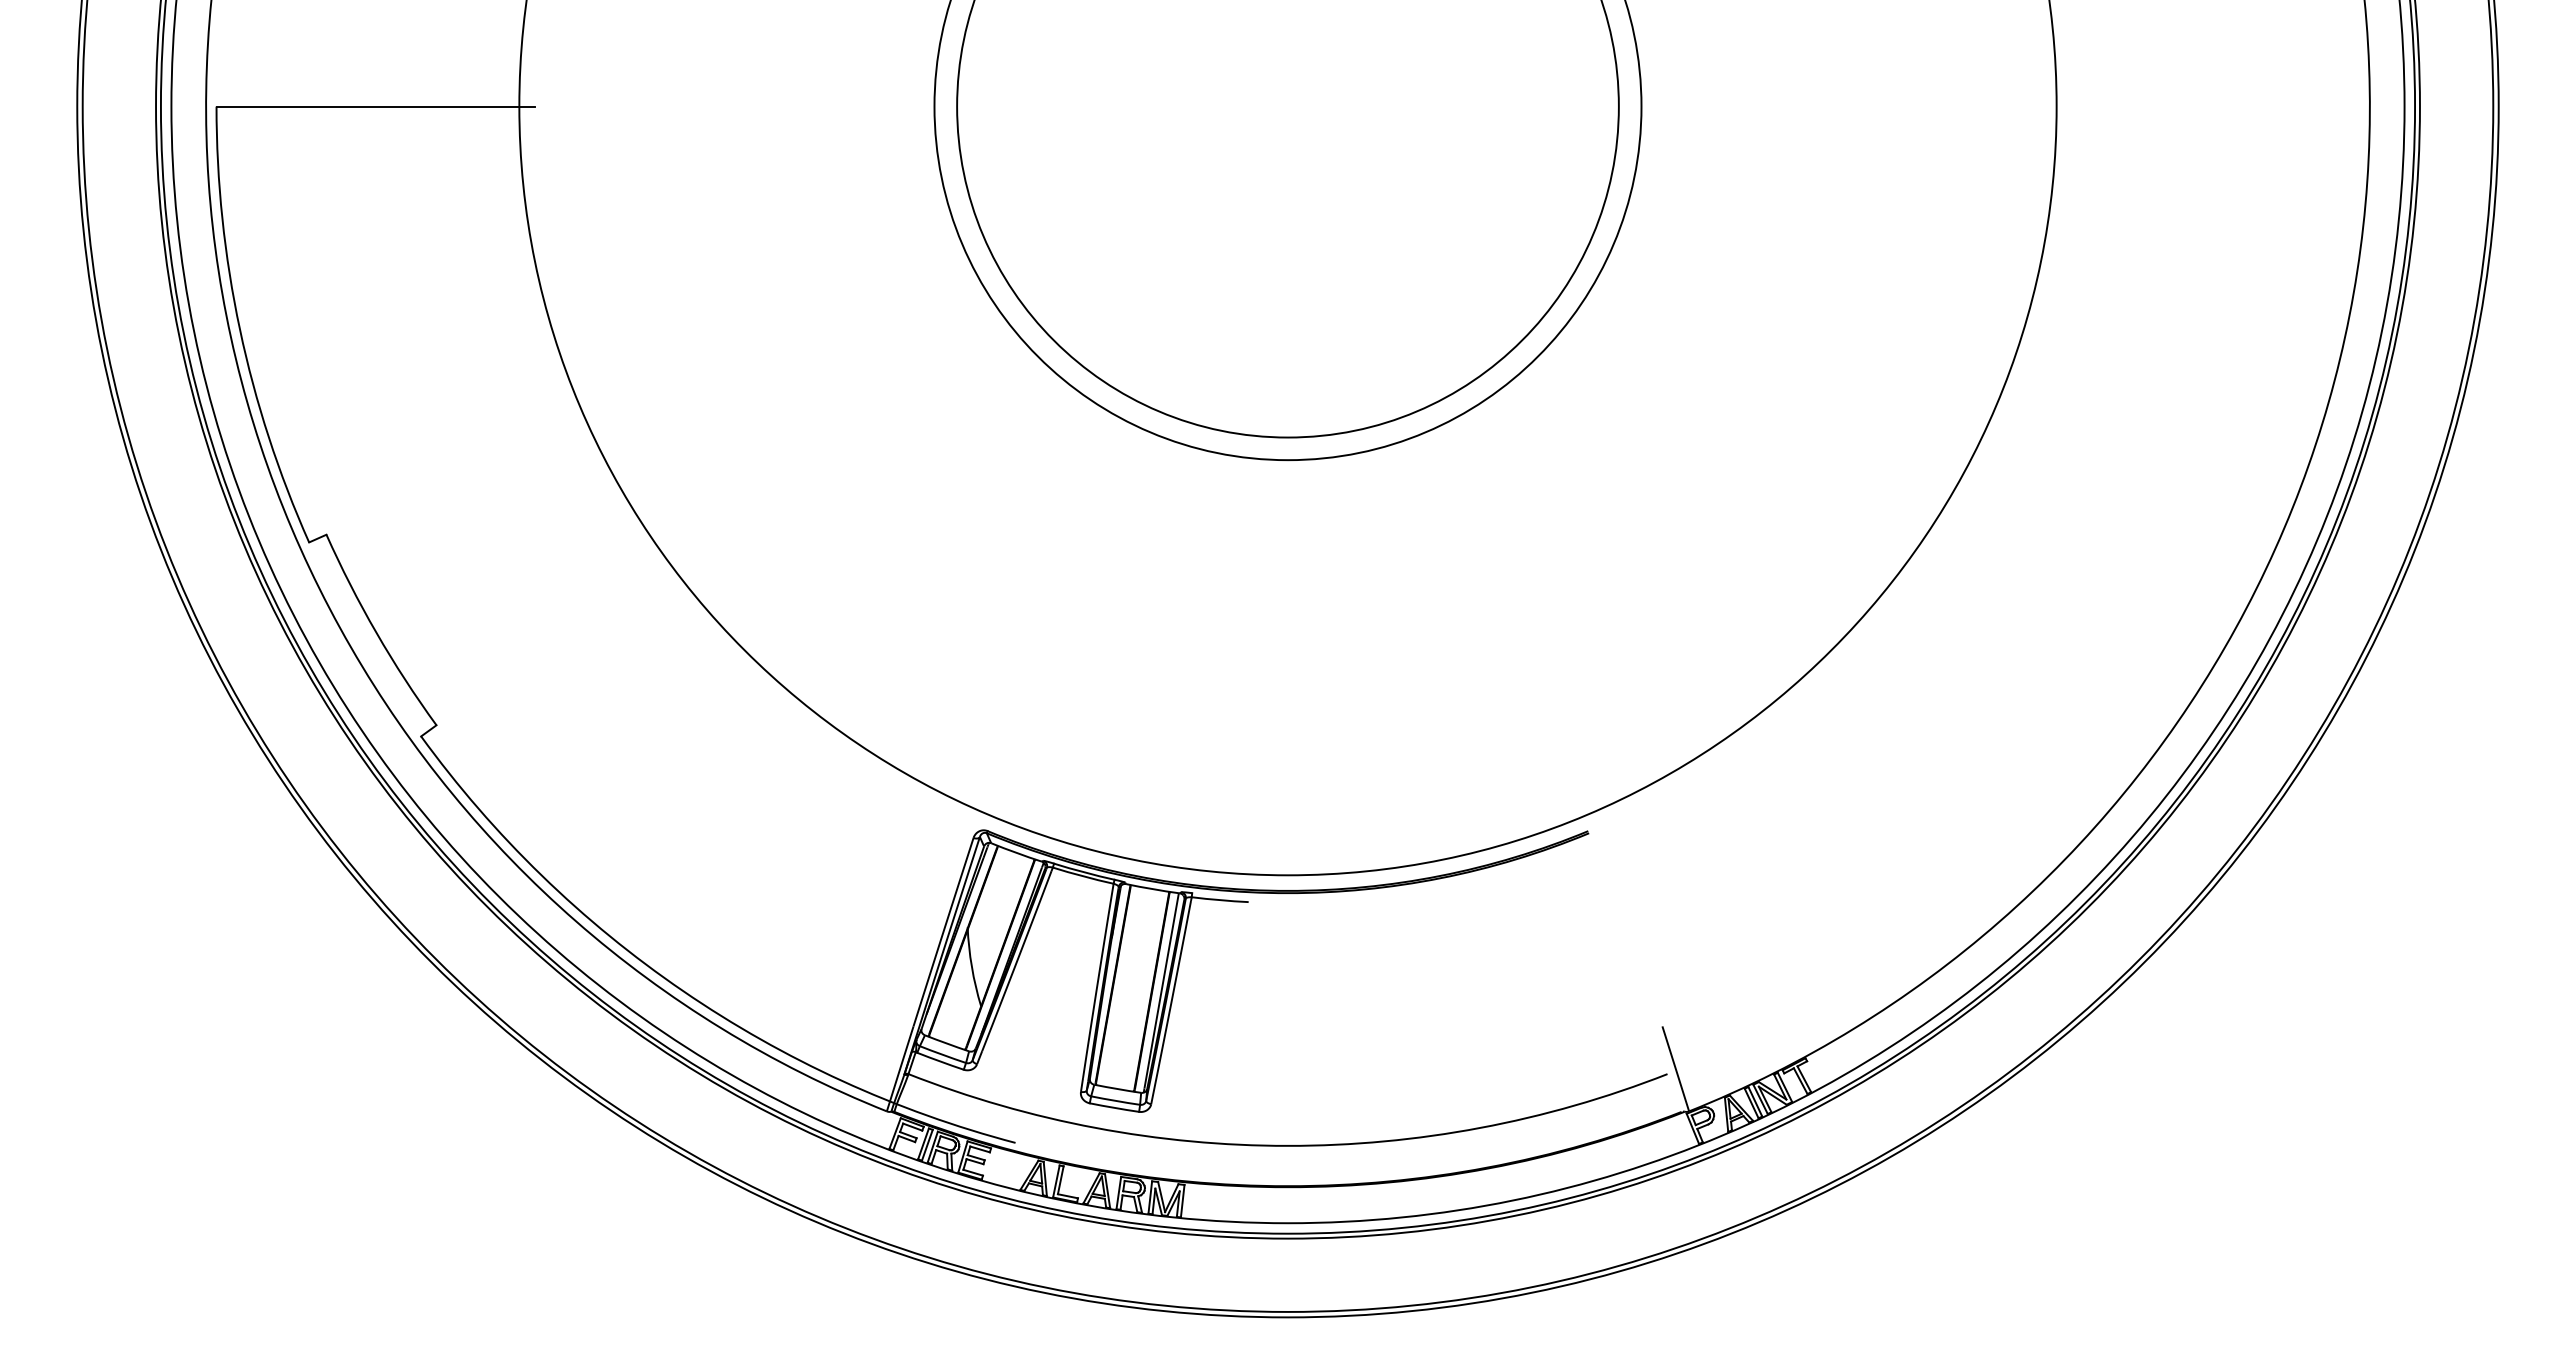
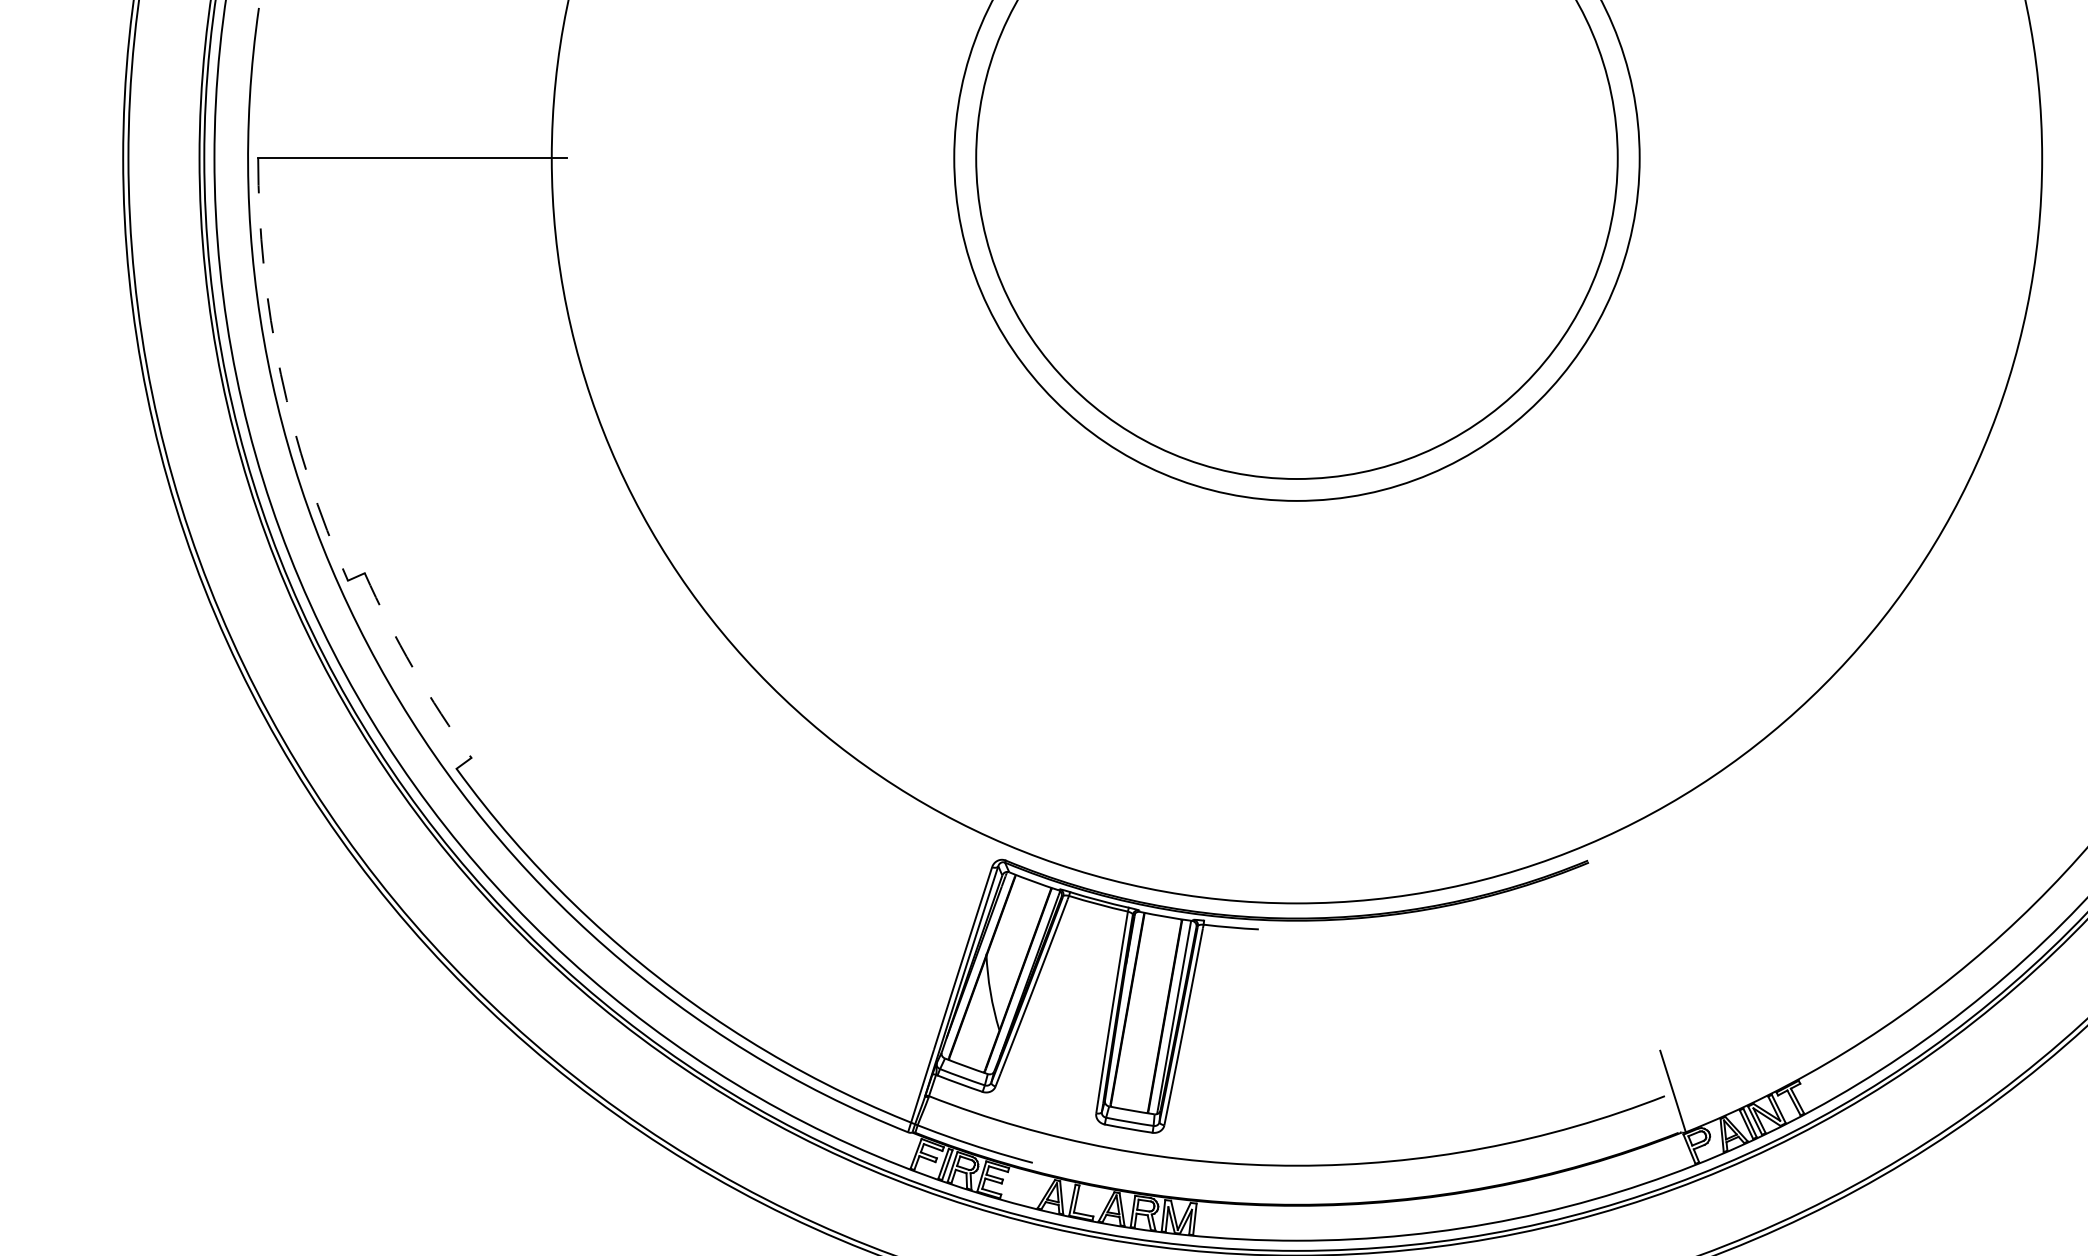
arc: (239, 329) -> (280, 374), solid -> dashed
arc: (376, 632) -> (413, 668), solid -> dashed

